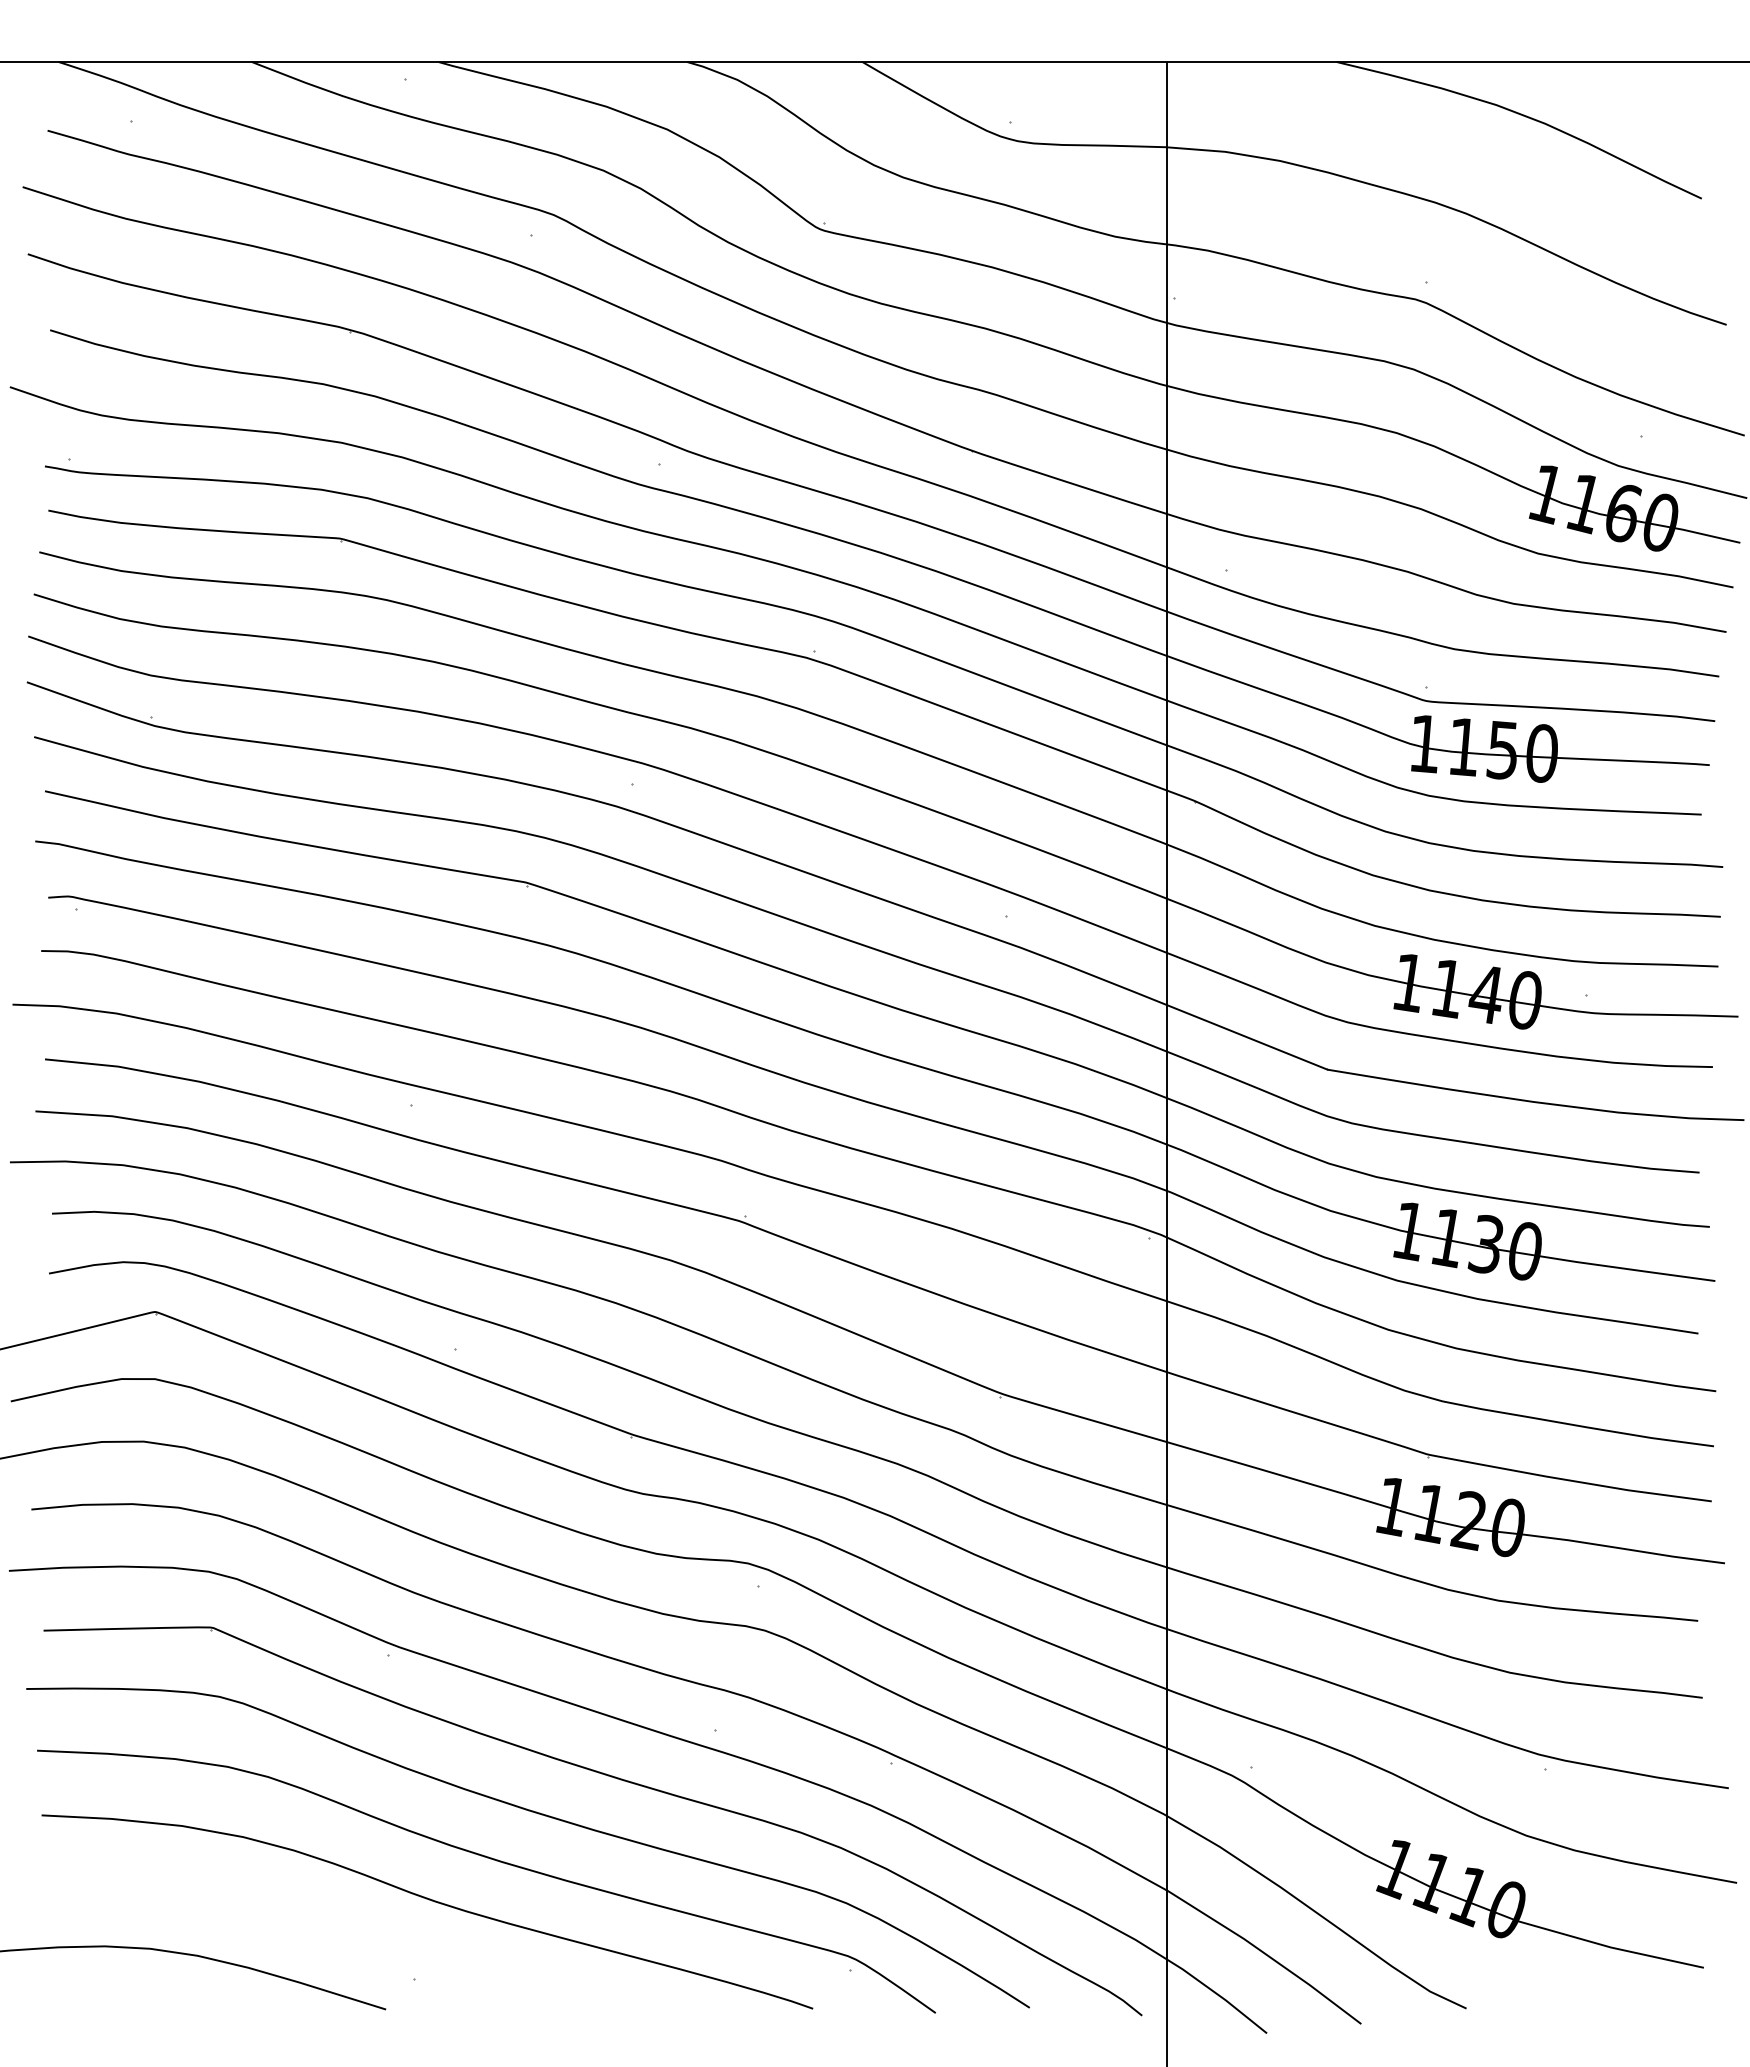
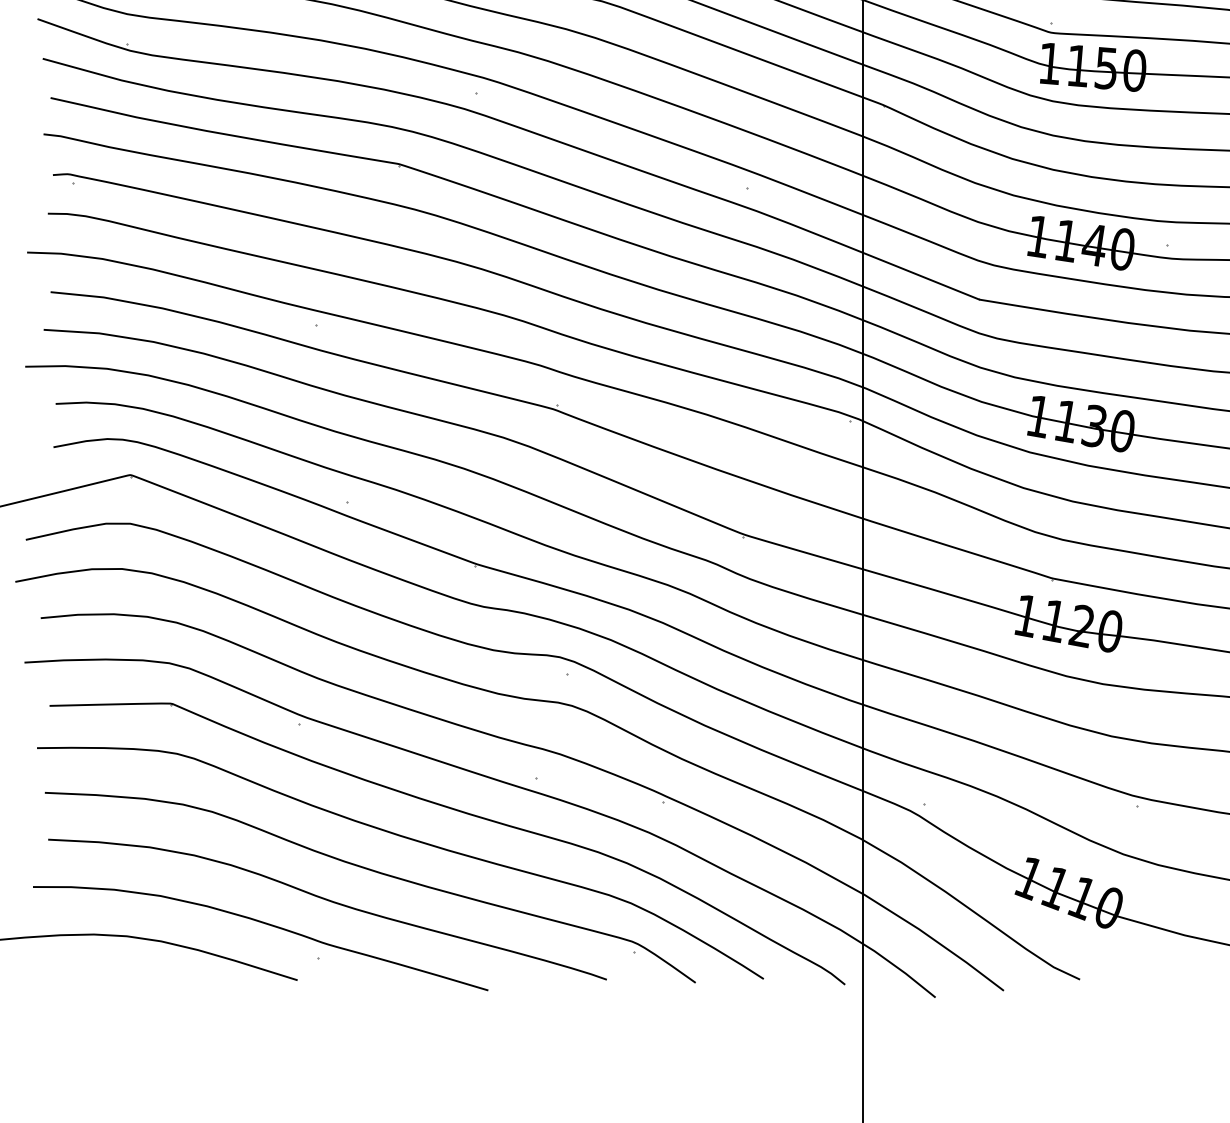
curve: (339, 1931) -> (263, 923), added

